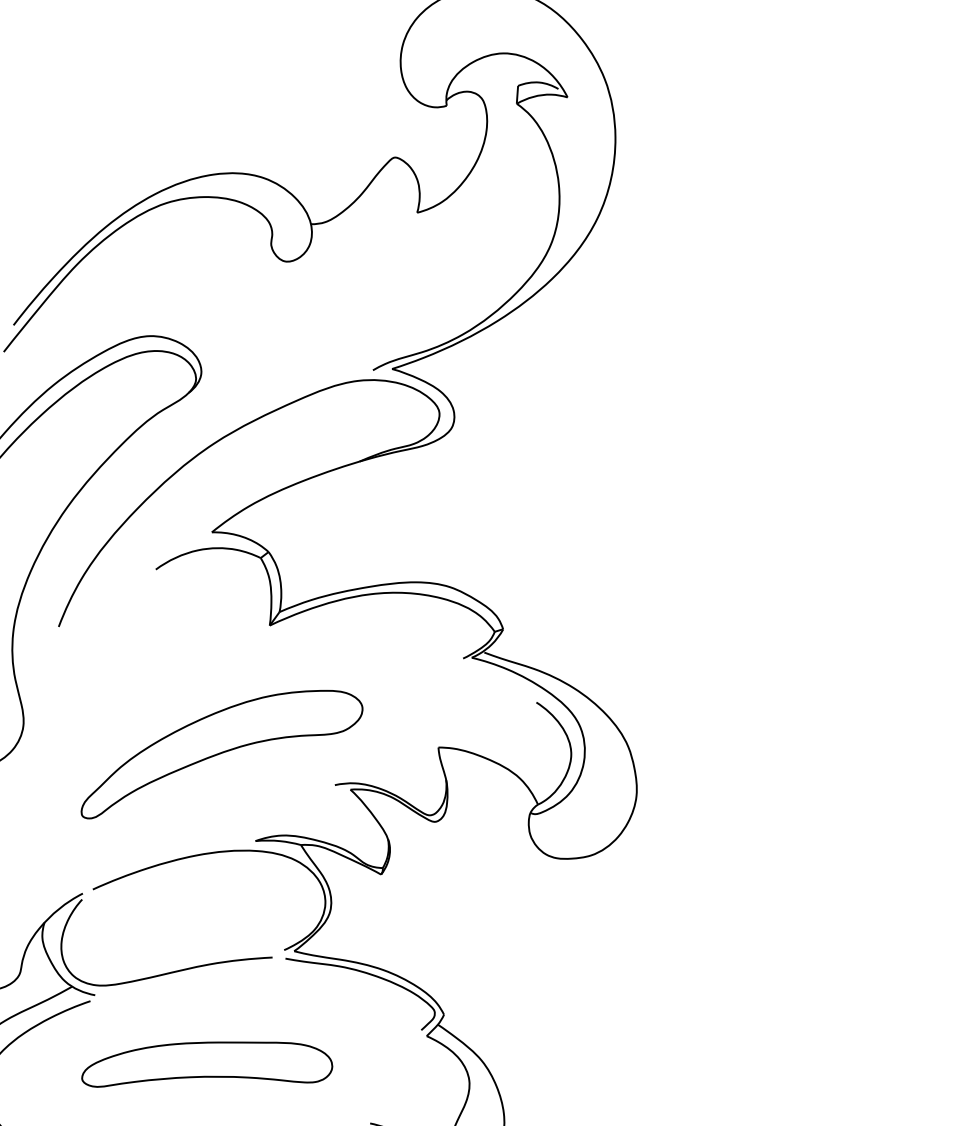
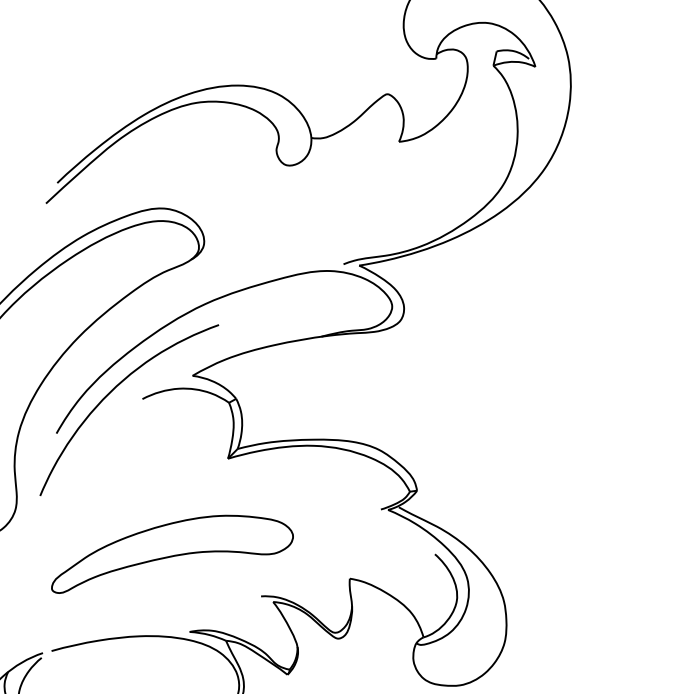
curve: (117, 567) -> (111, 392), added

